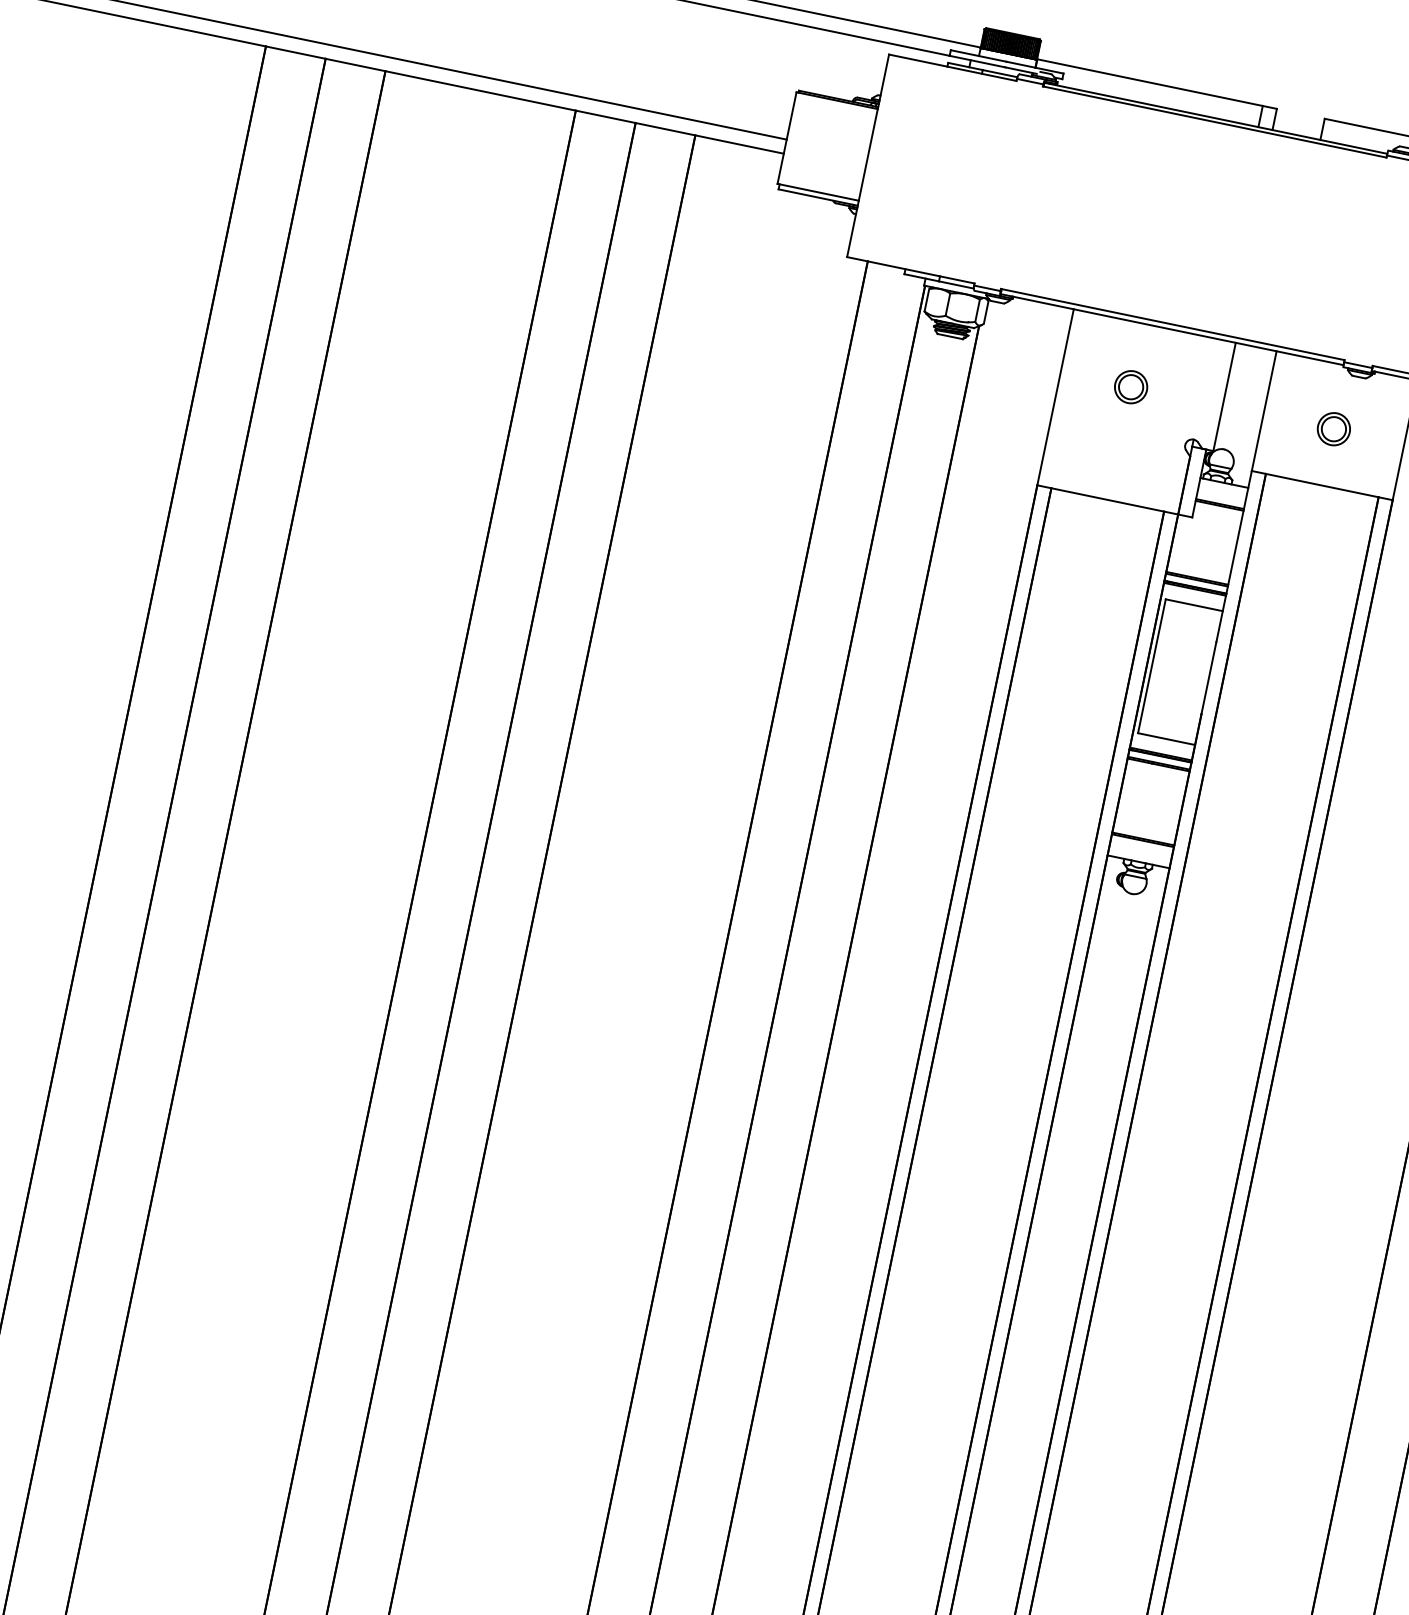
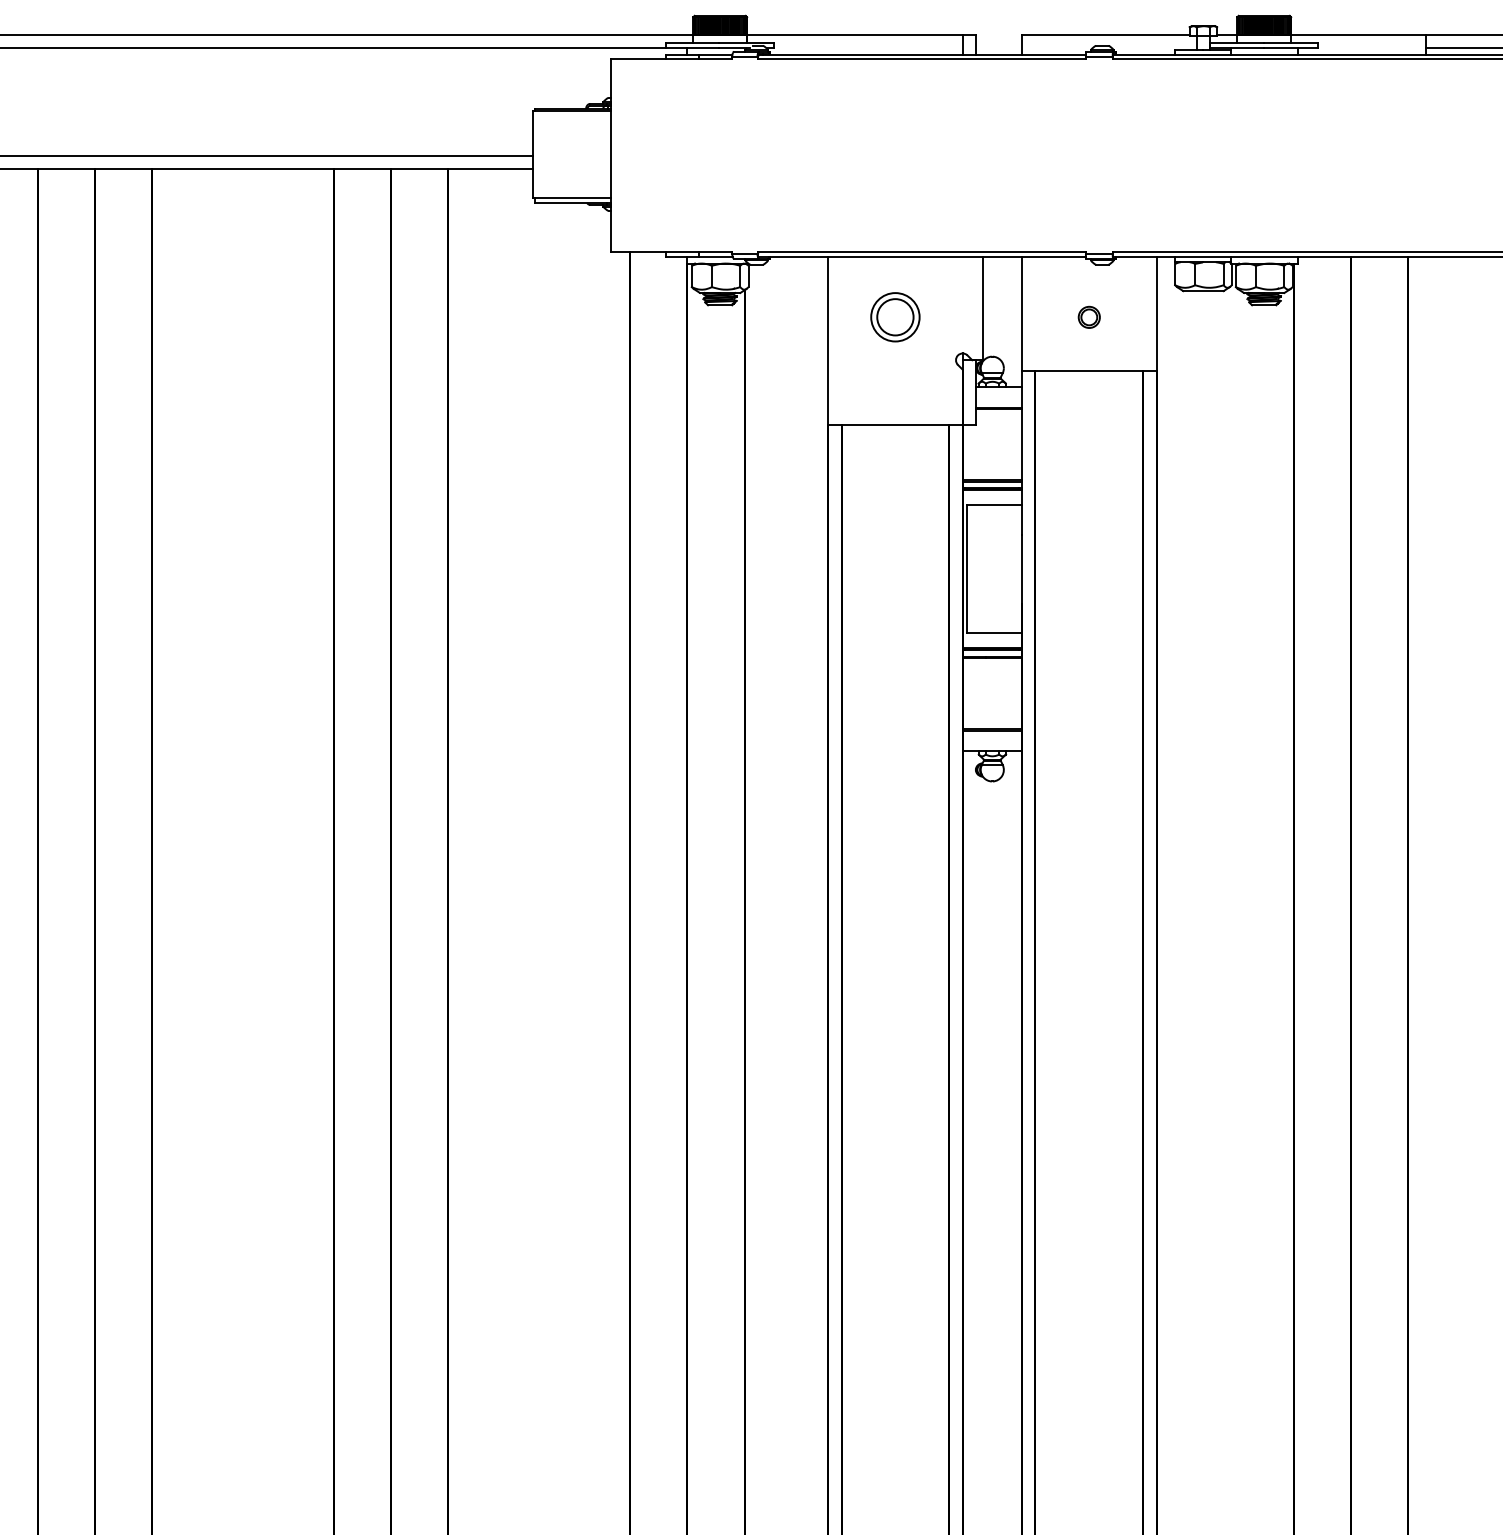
part: (1131, 387) -> (895, 317), size x1.6
part: (1334, 429) -> (1089, 317), size x0.7

